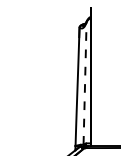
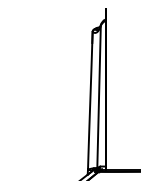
line: (85, 82) -> (99, 95), dashed -> solid

